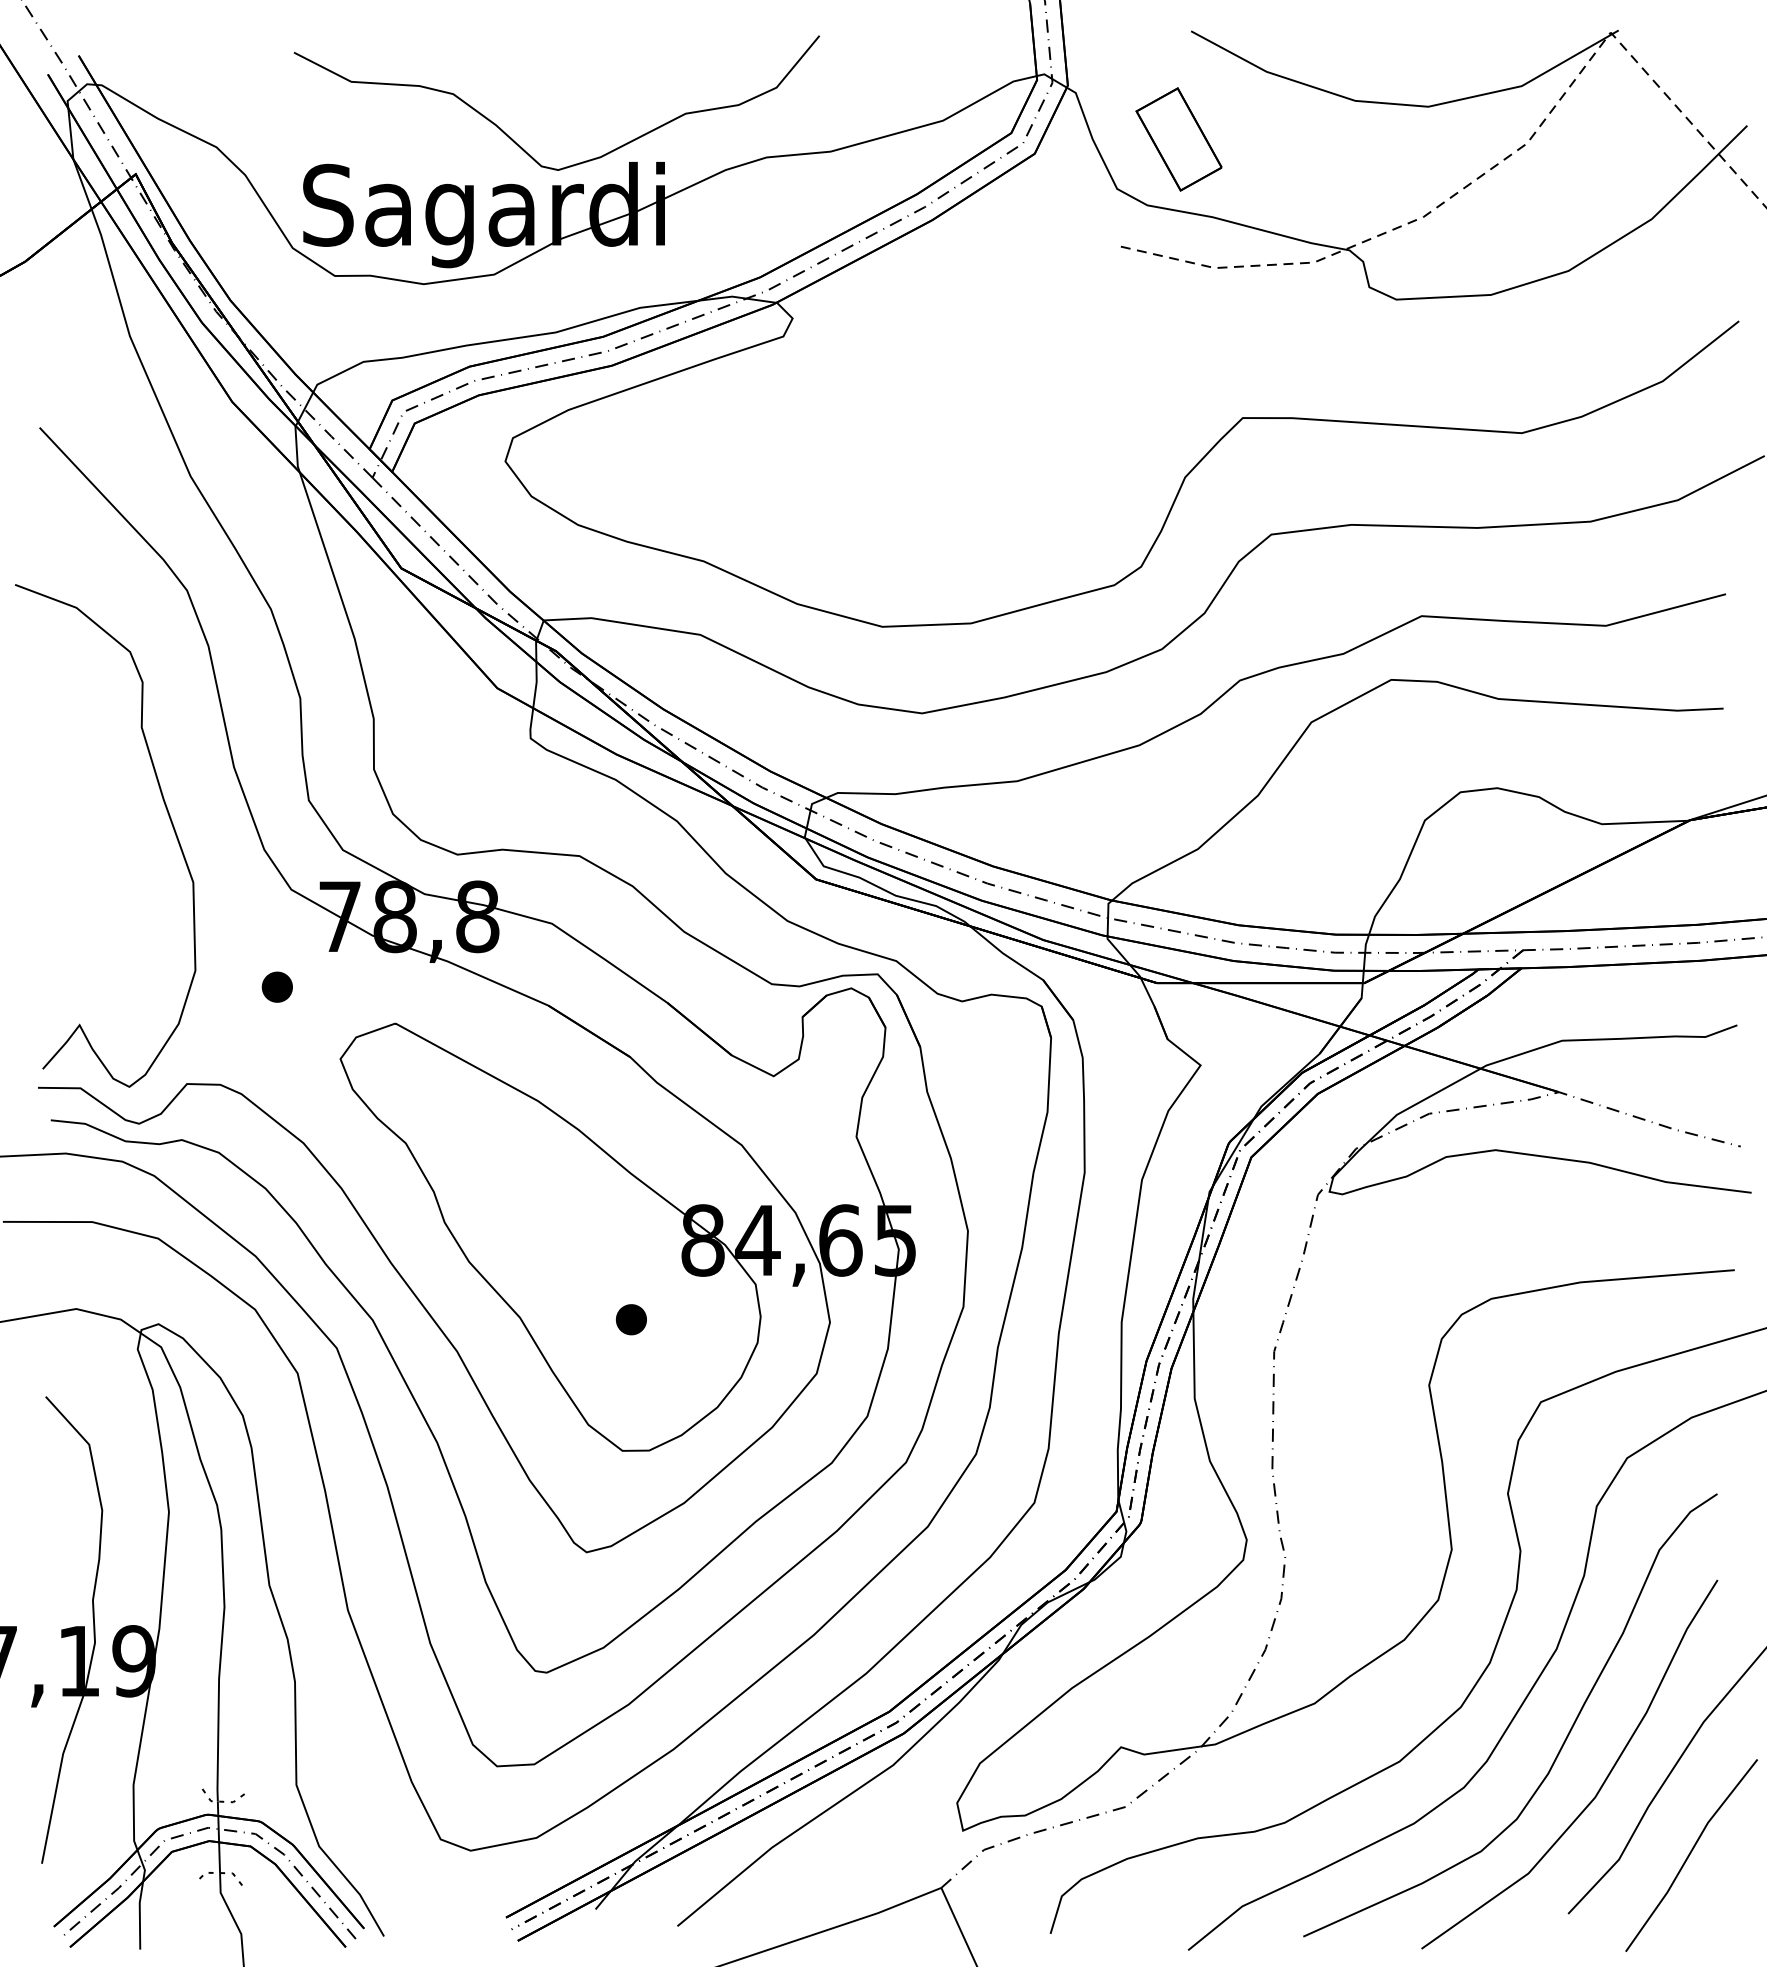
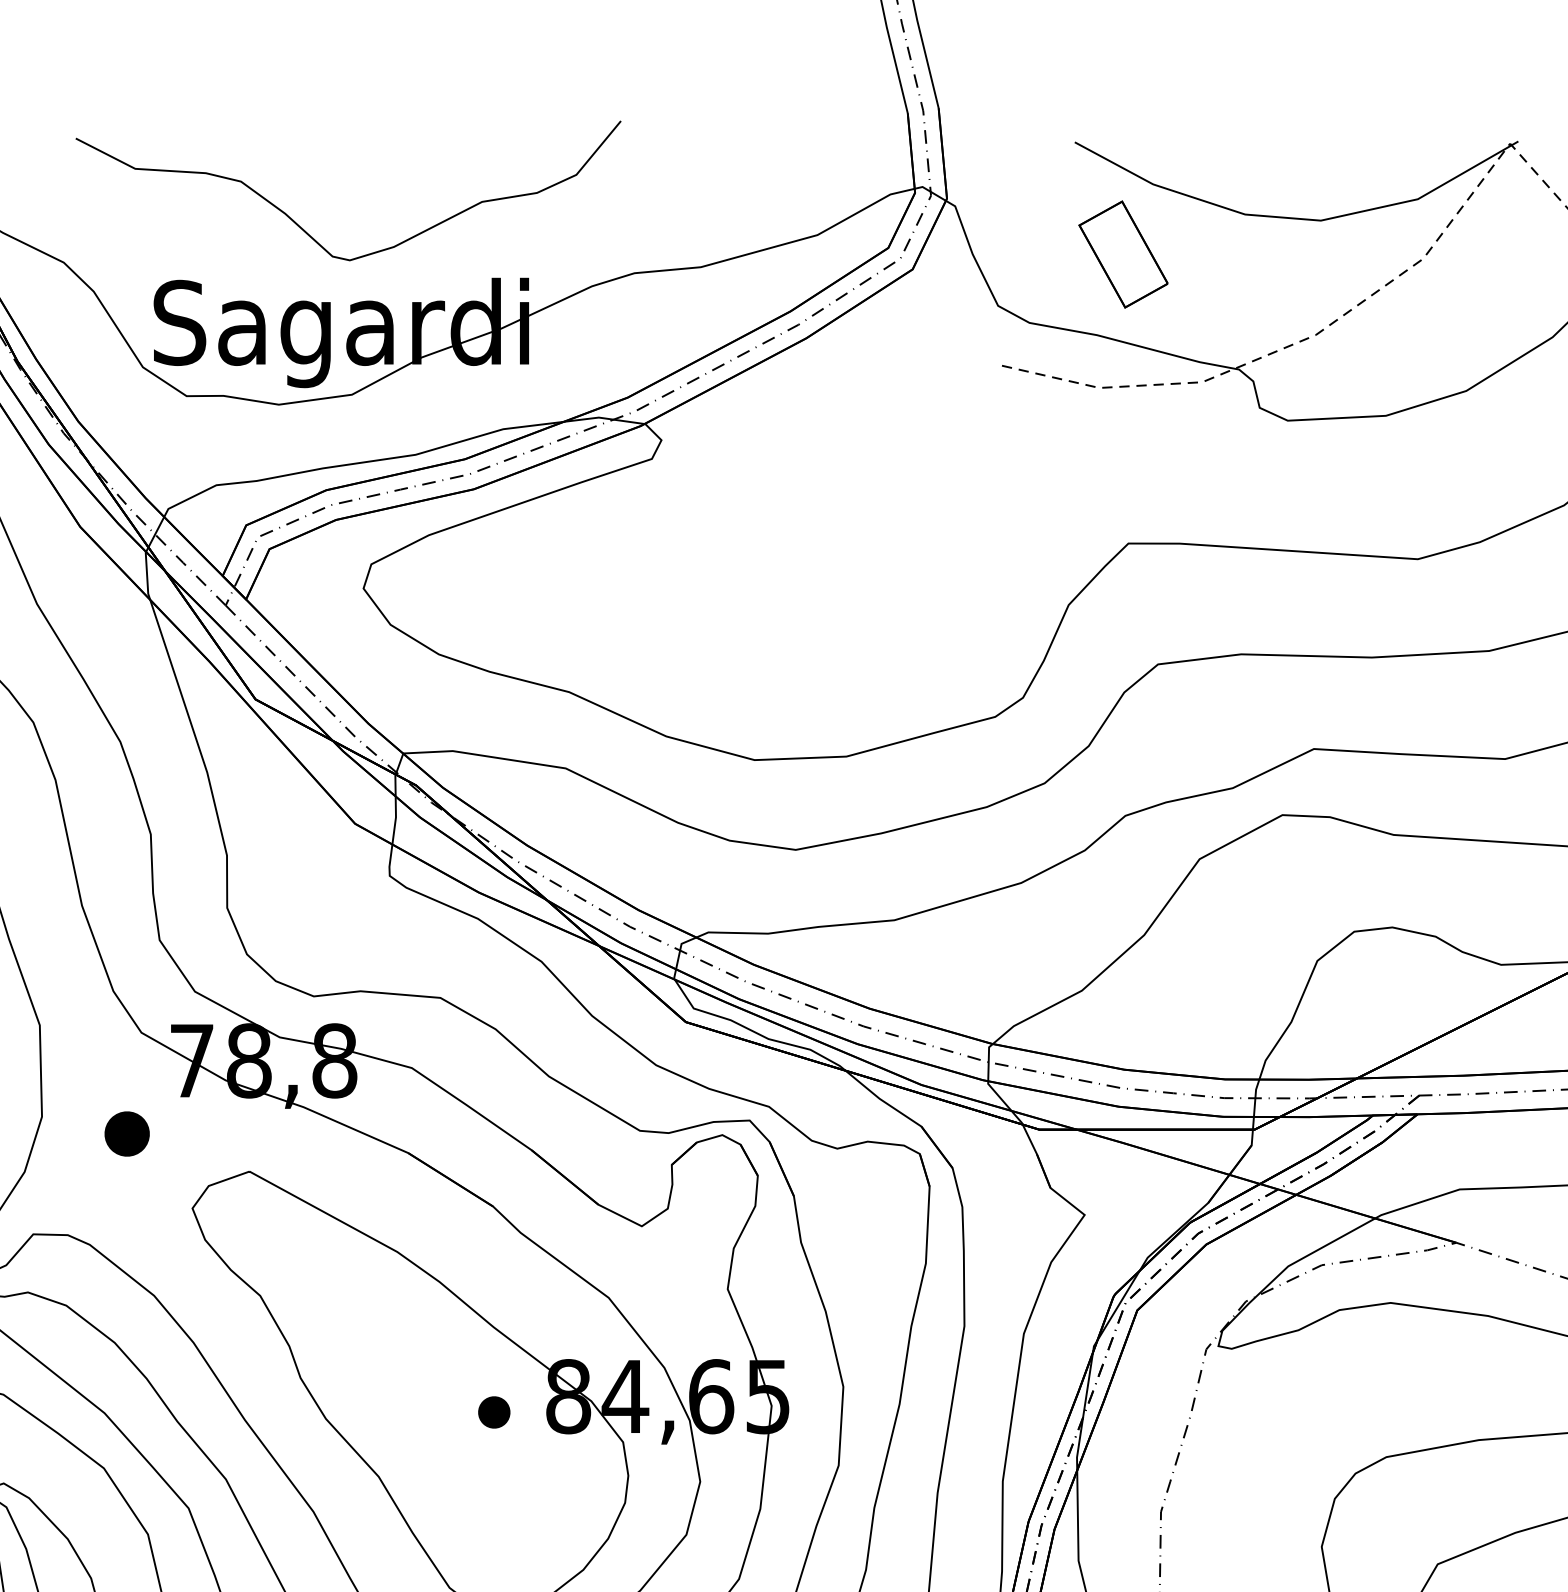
part: (1178, 139) -> (1122, 254), moved
curve: (521, 146) -> (311, 235), moved
part: (276, 986) -> (126, 1133), size x1.4
part: (631, 1319) -> (494, 1412), moved

